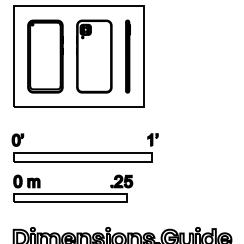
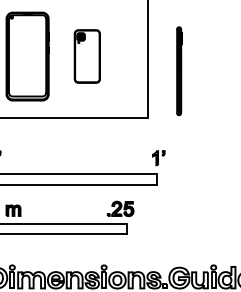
part: (94, 56) -> (87, 56), size x0.6
part: (127, 56) -> (178, 71), moved

